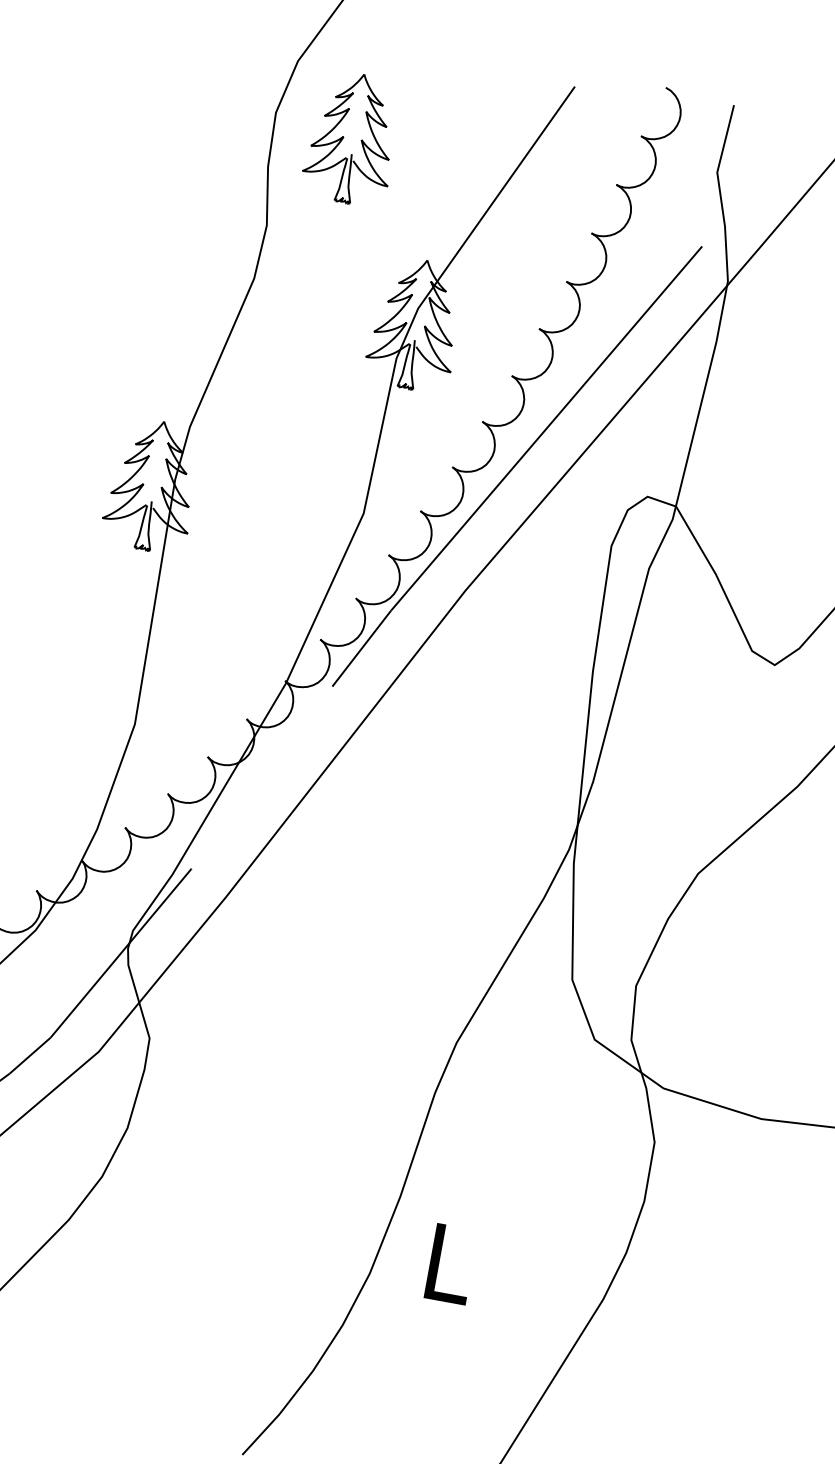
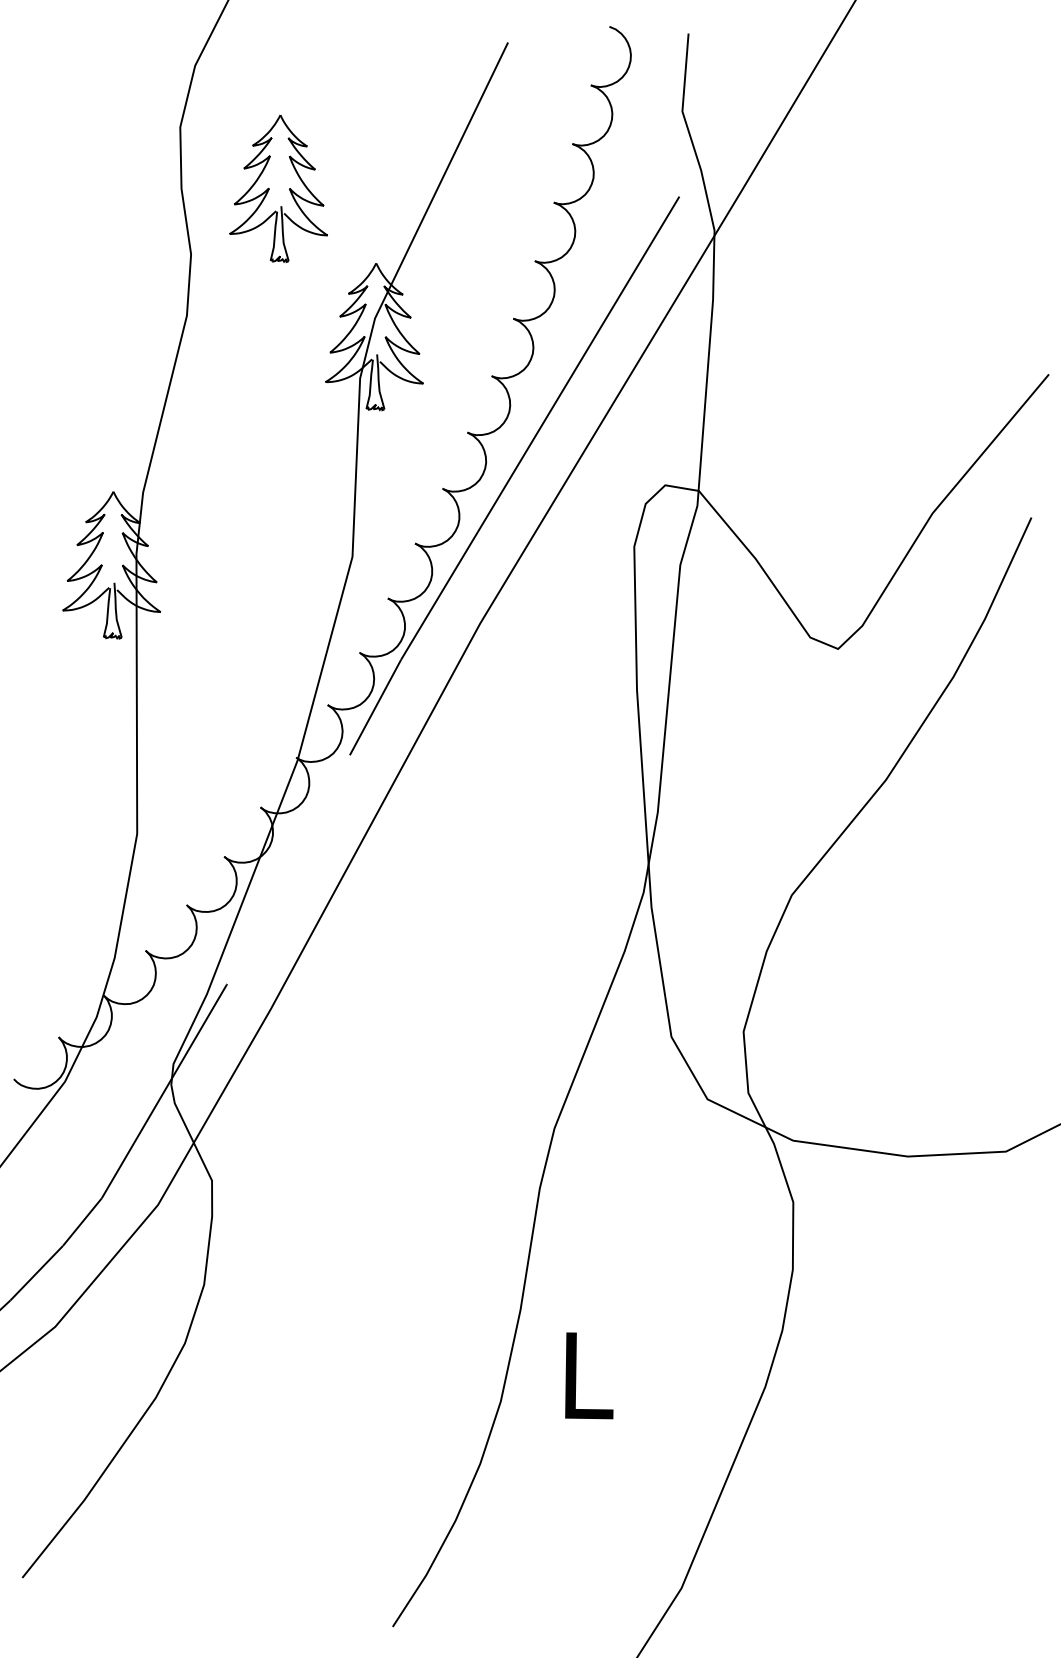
part: (351, 138) -> (278, 188), moved

